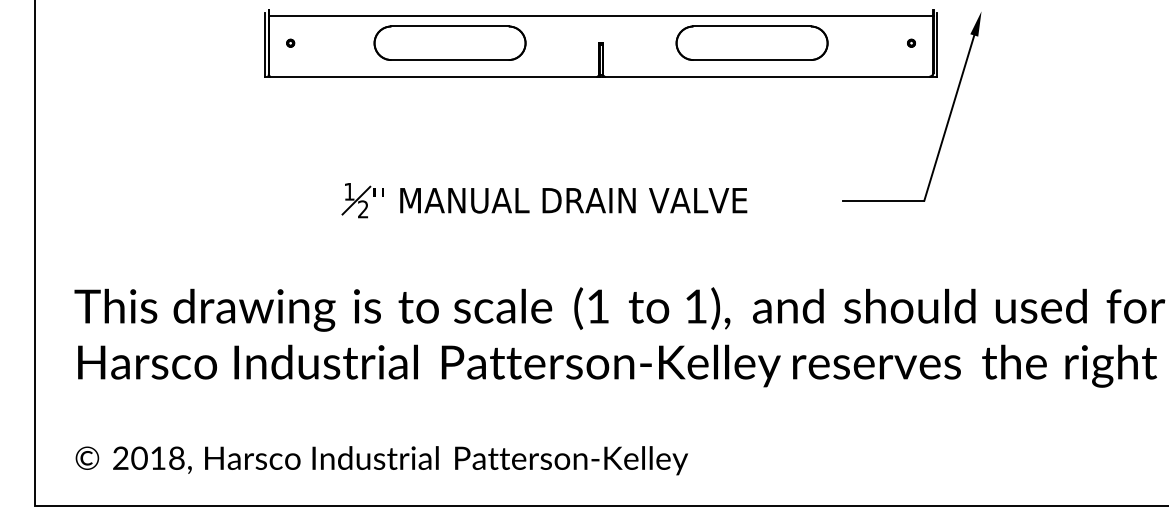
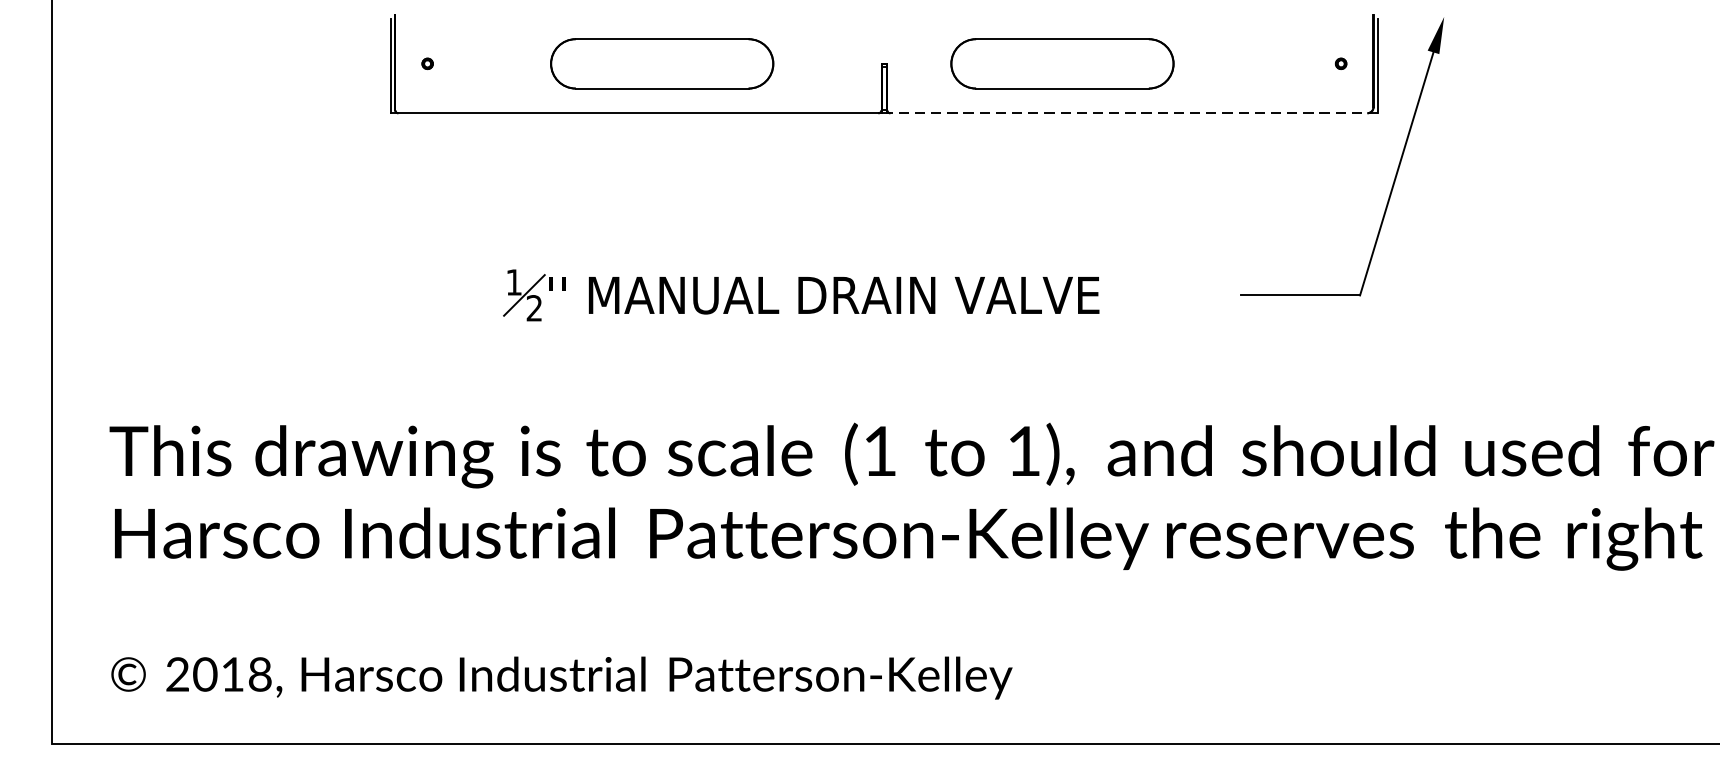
line: (600, 16) -> (883, 24), removed
part: (751, 42) -> (1061, 62), moved
line: (770, 76) -> (1133, 112), solid -> dashed

